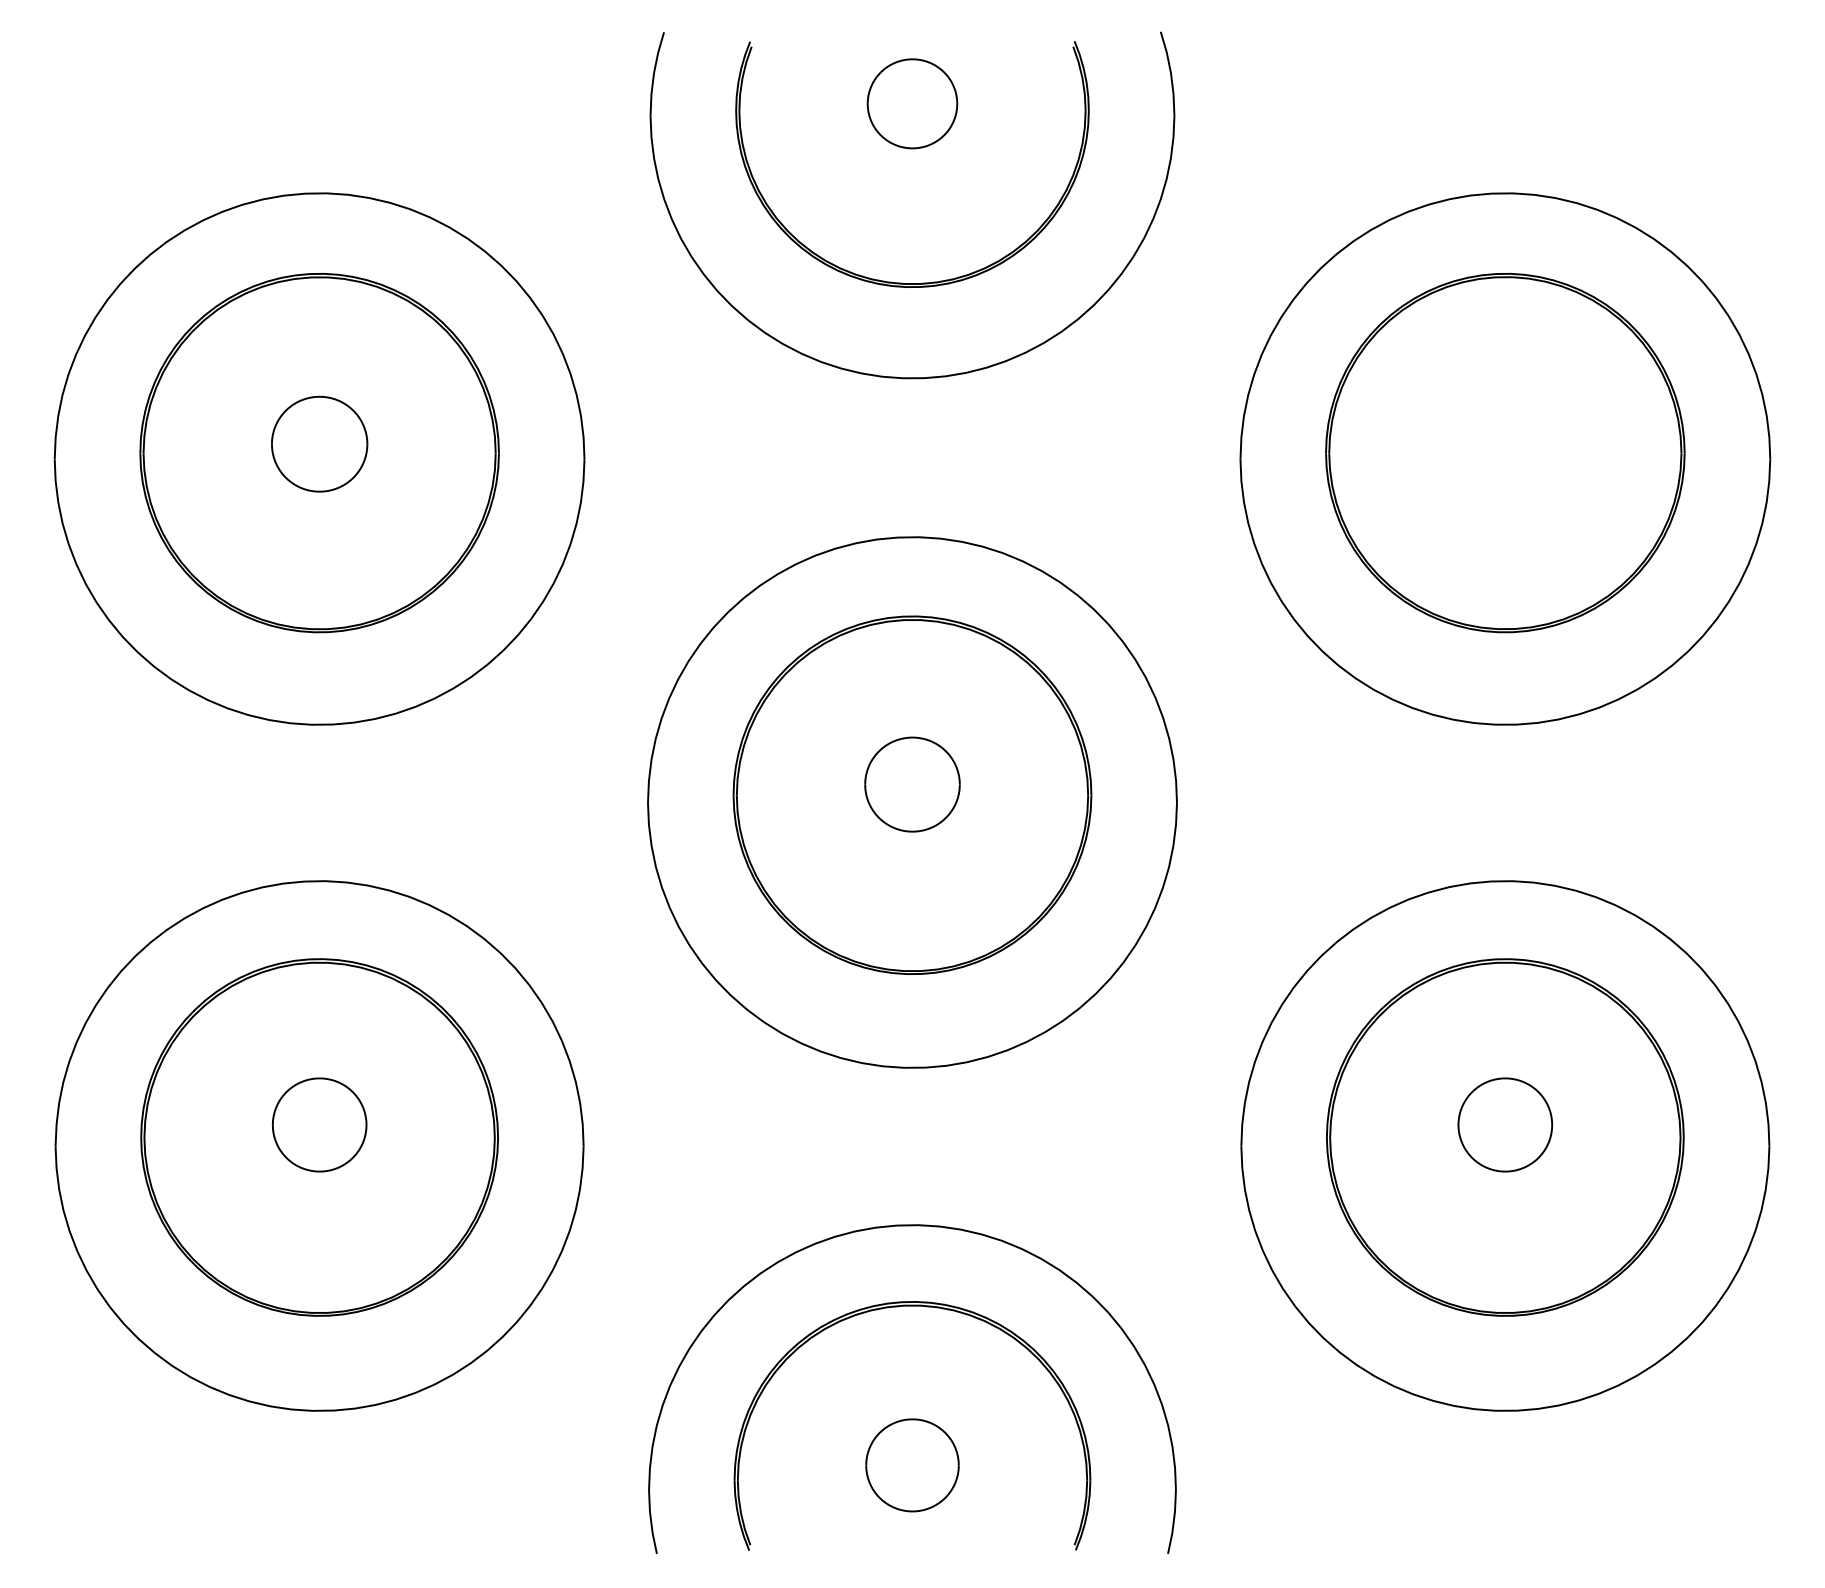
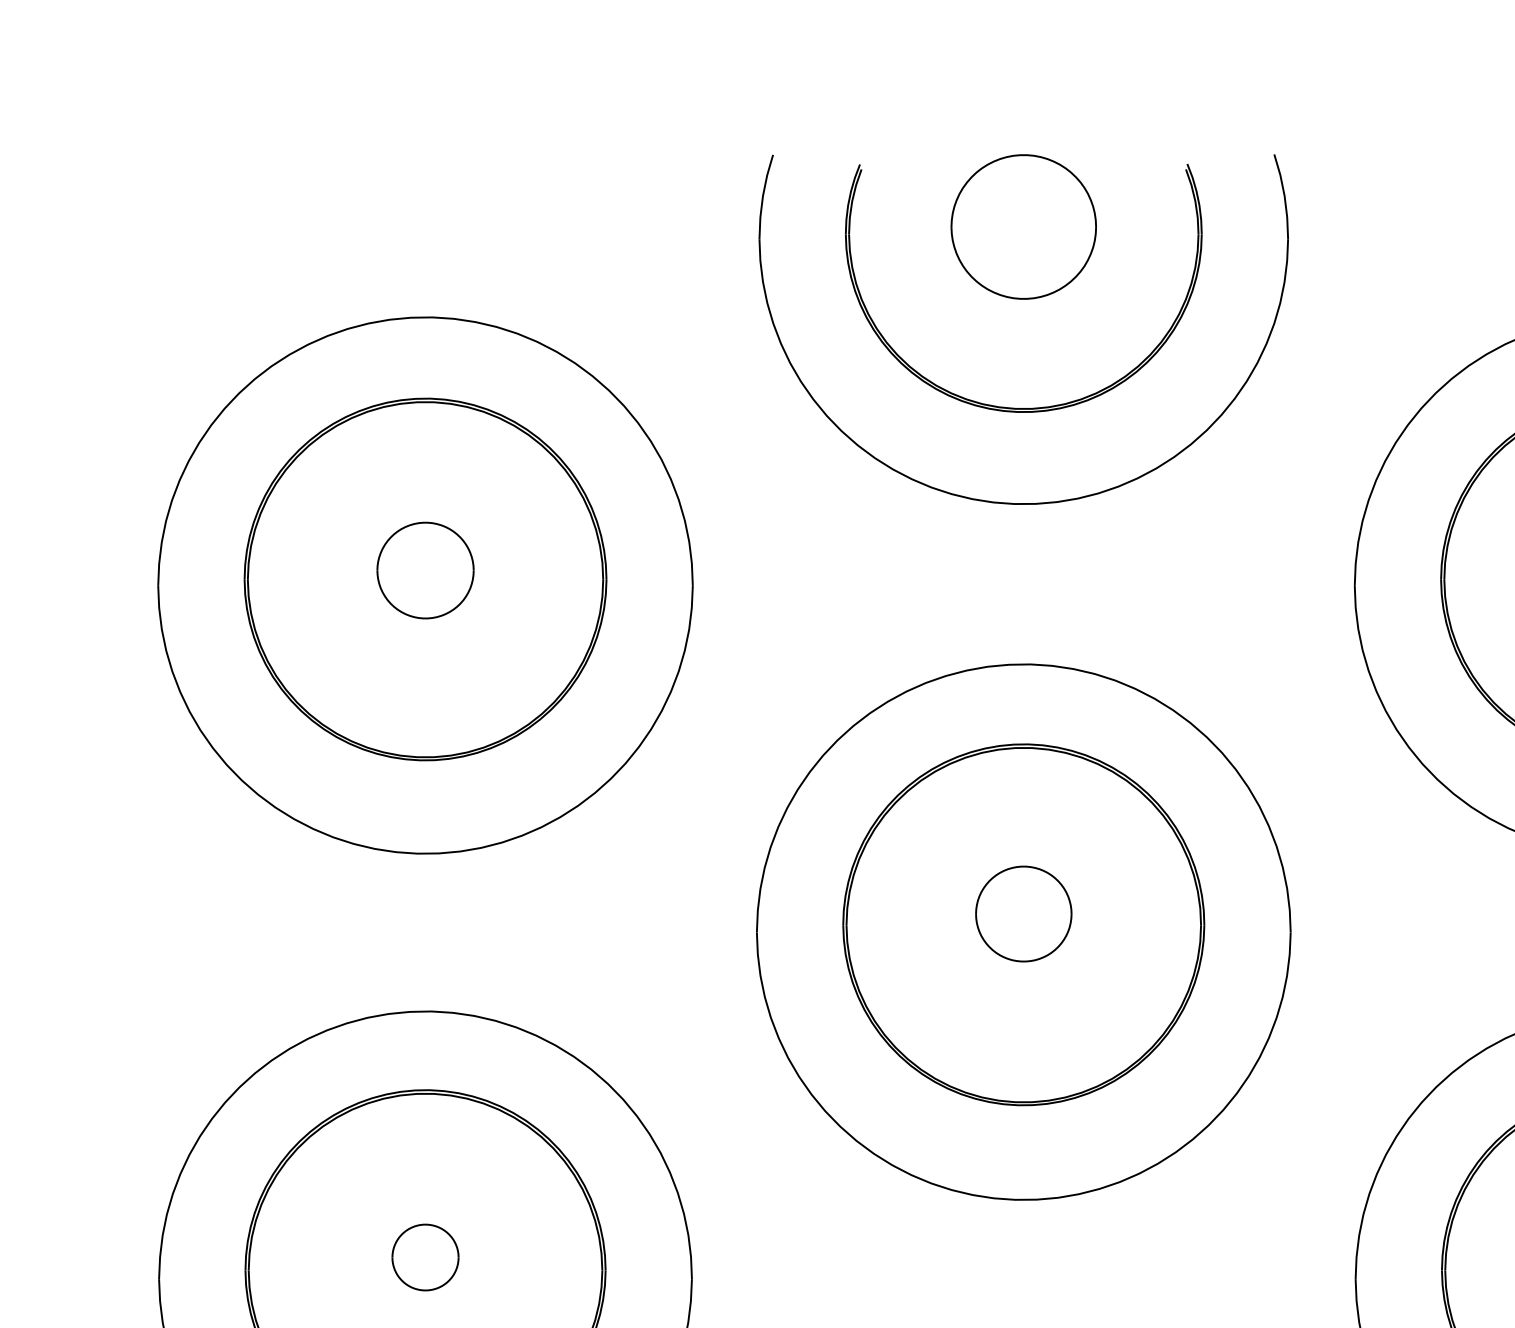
part: (912, 103) -> (1023, 226), size x1.6
part: (319, 1124) -> (425, 1257), size x0.7

